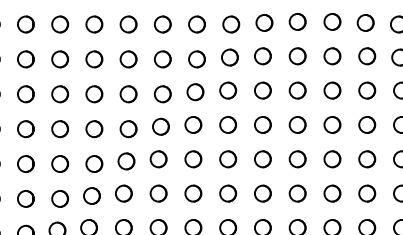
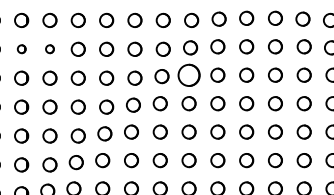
circle: (25, 58) -> (21, 48), size x0.6
circle: (59, 58) -> (49, 48), size x0.6
circle: (227, 89) -> (188, 74), size x1.6

